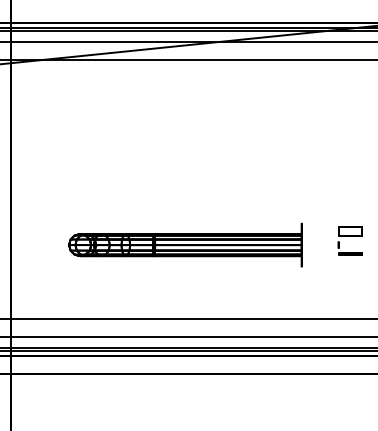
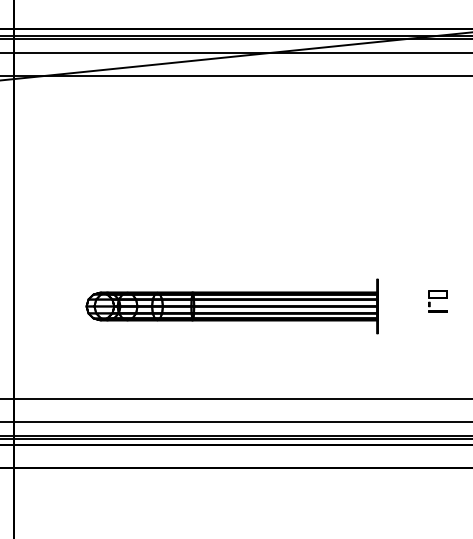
part: (349, 241) -> (437, 301), size x0.6

